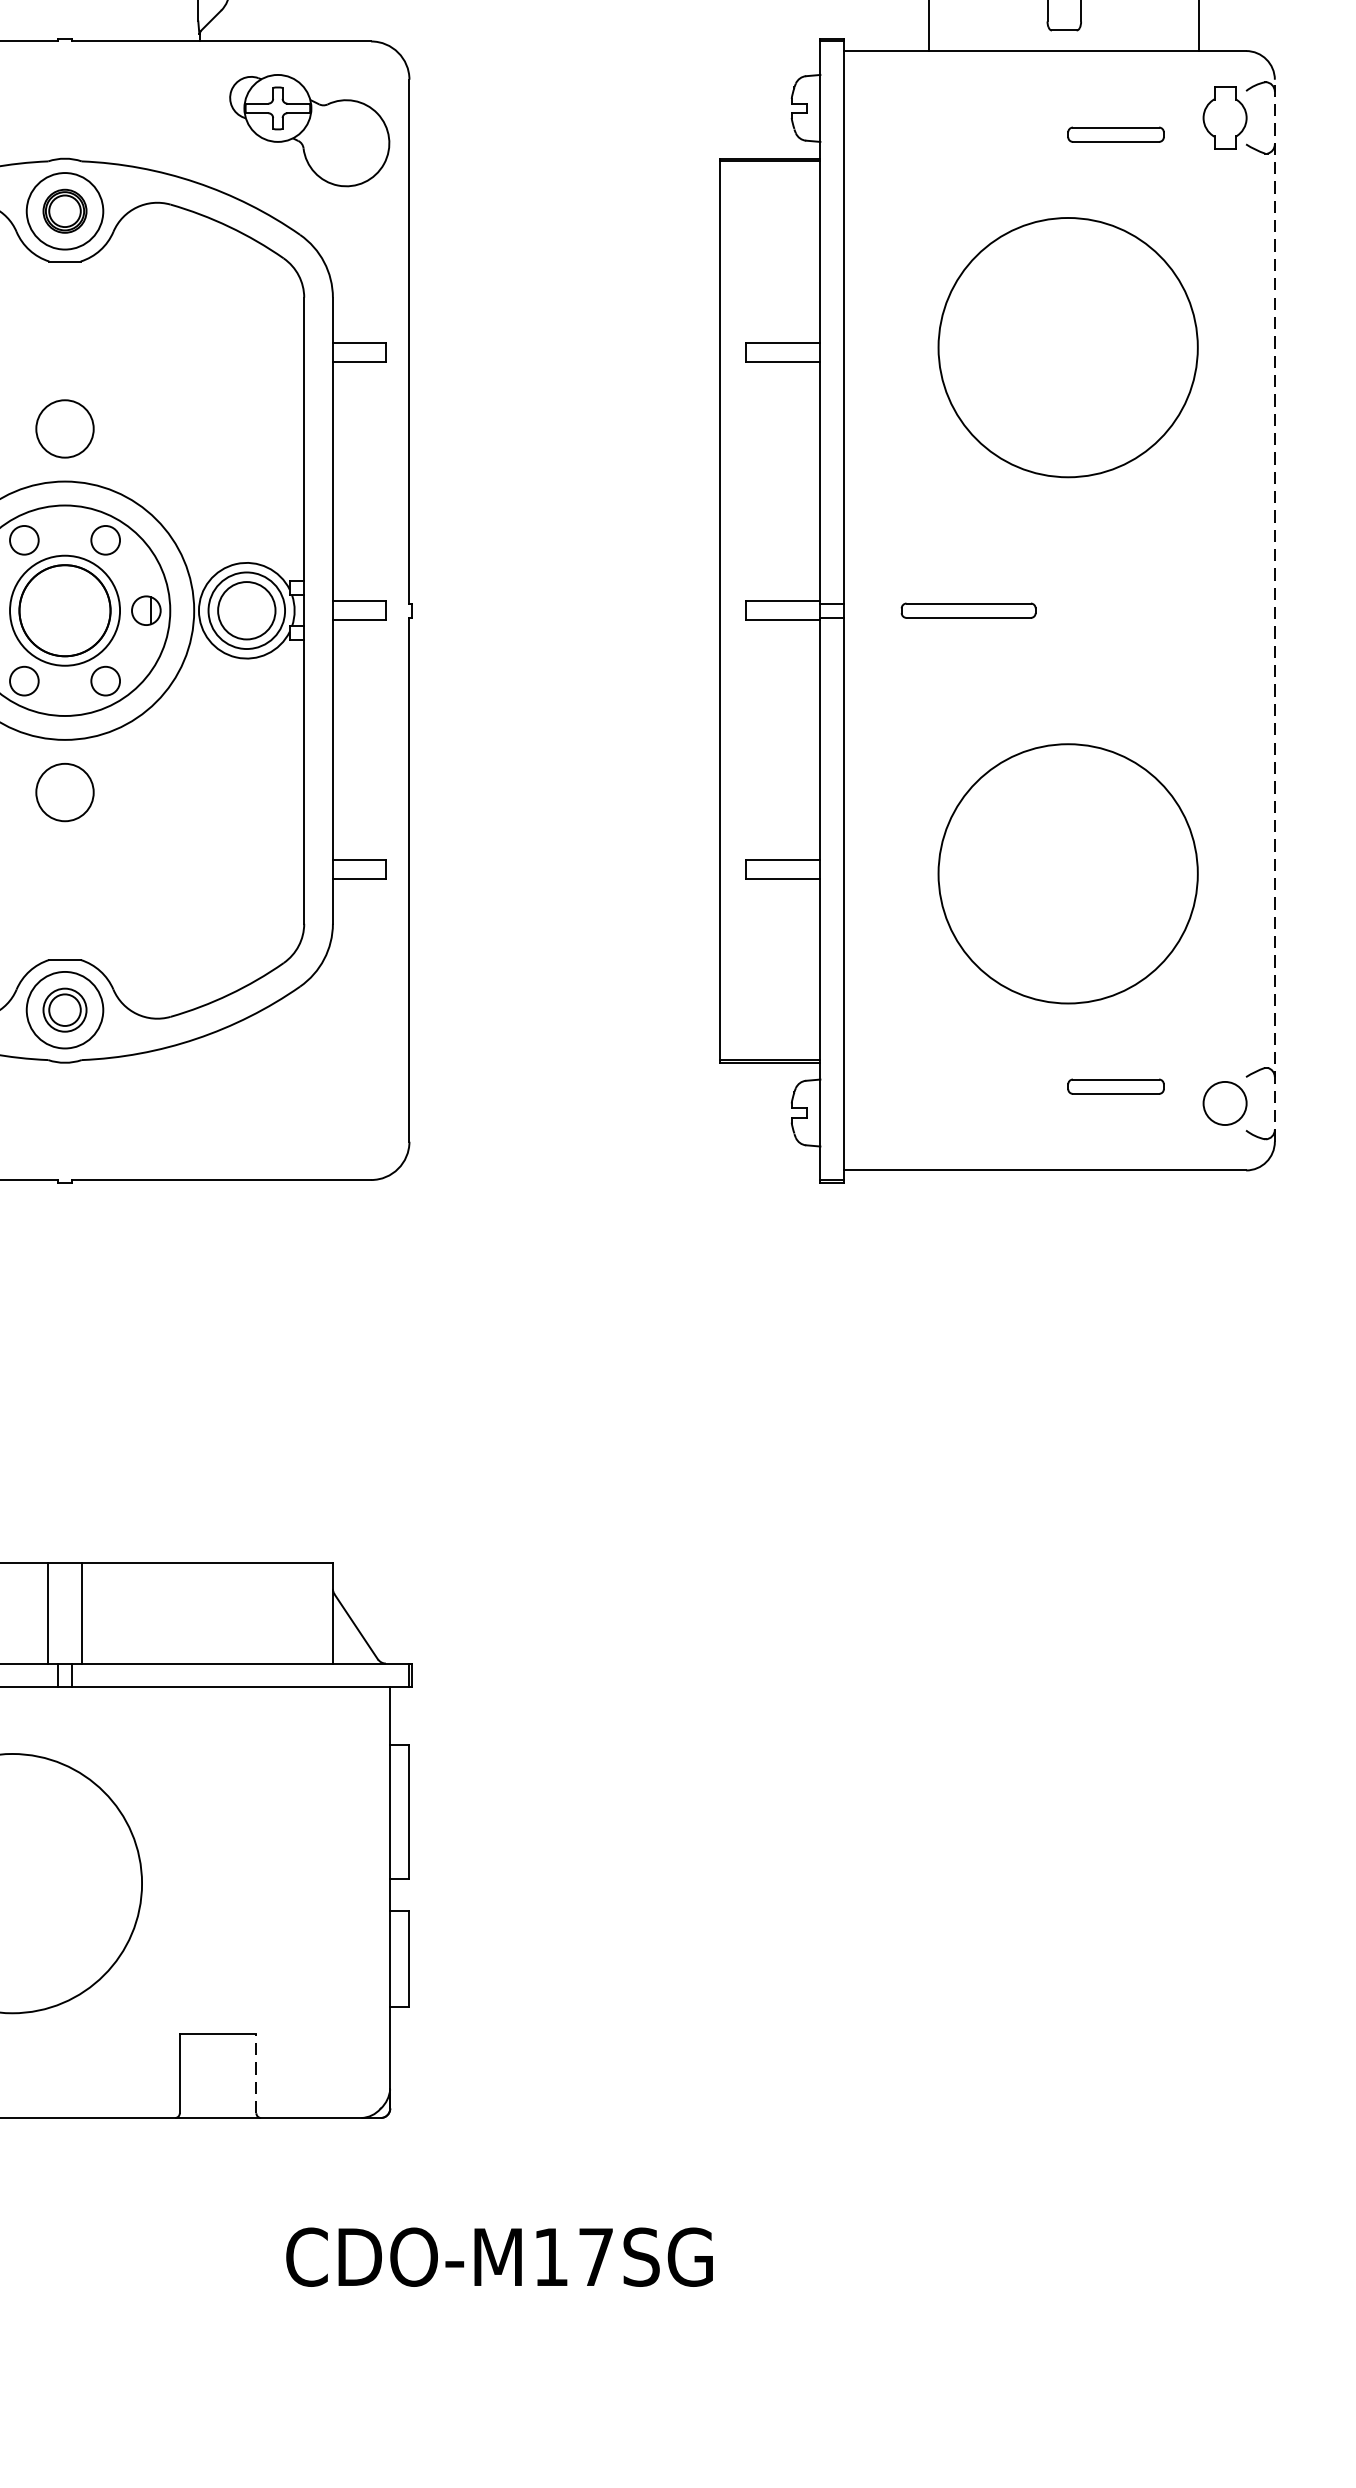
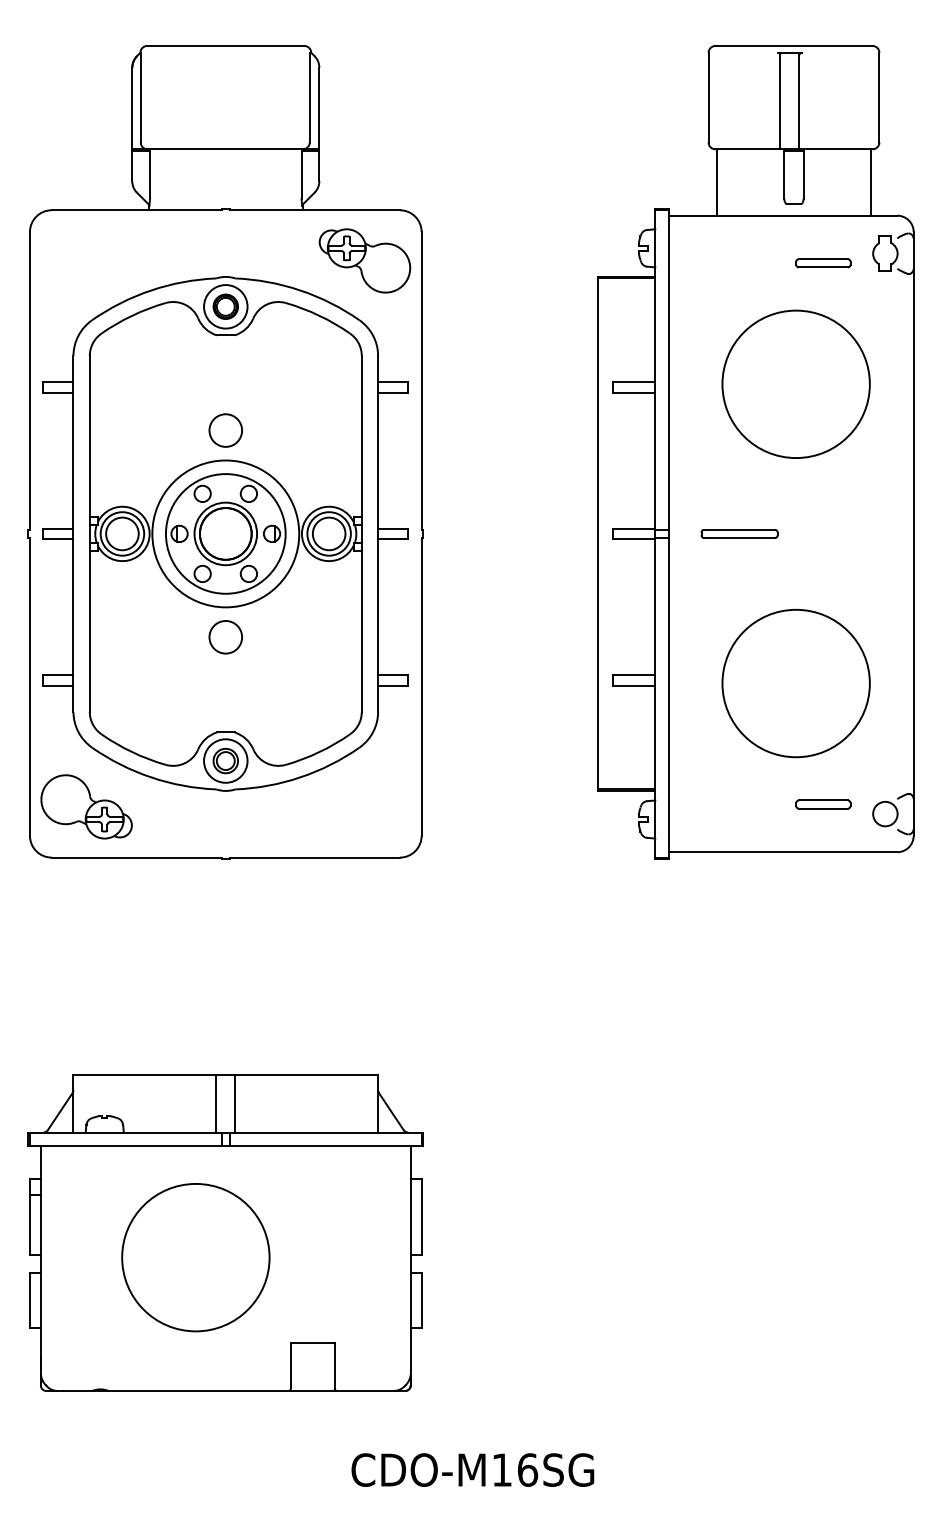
line: (1274, 609) -> (913, 533), dashed -> solid
line: (256, 2073) -> (334, 1365), dashed -> solid
text: (597, 2256) -> (528, 1469), CDO-M17SG -> CDO-M16SG

